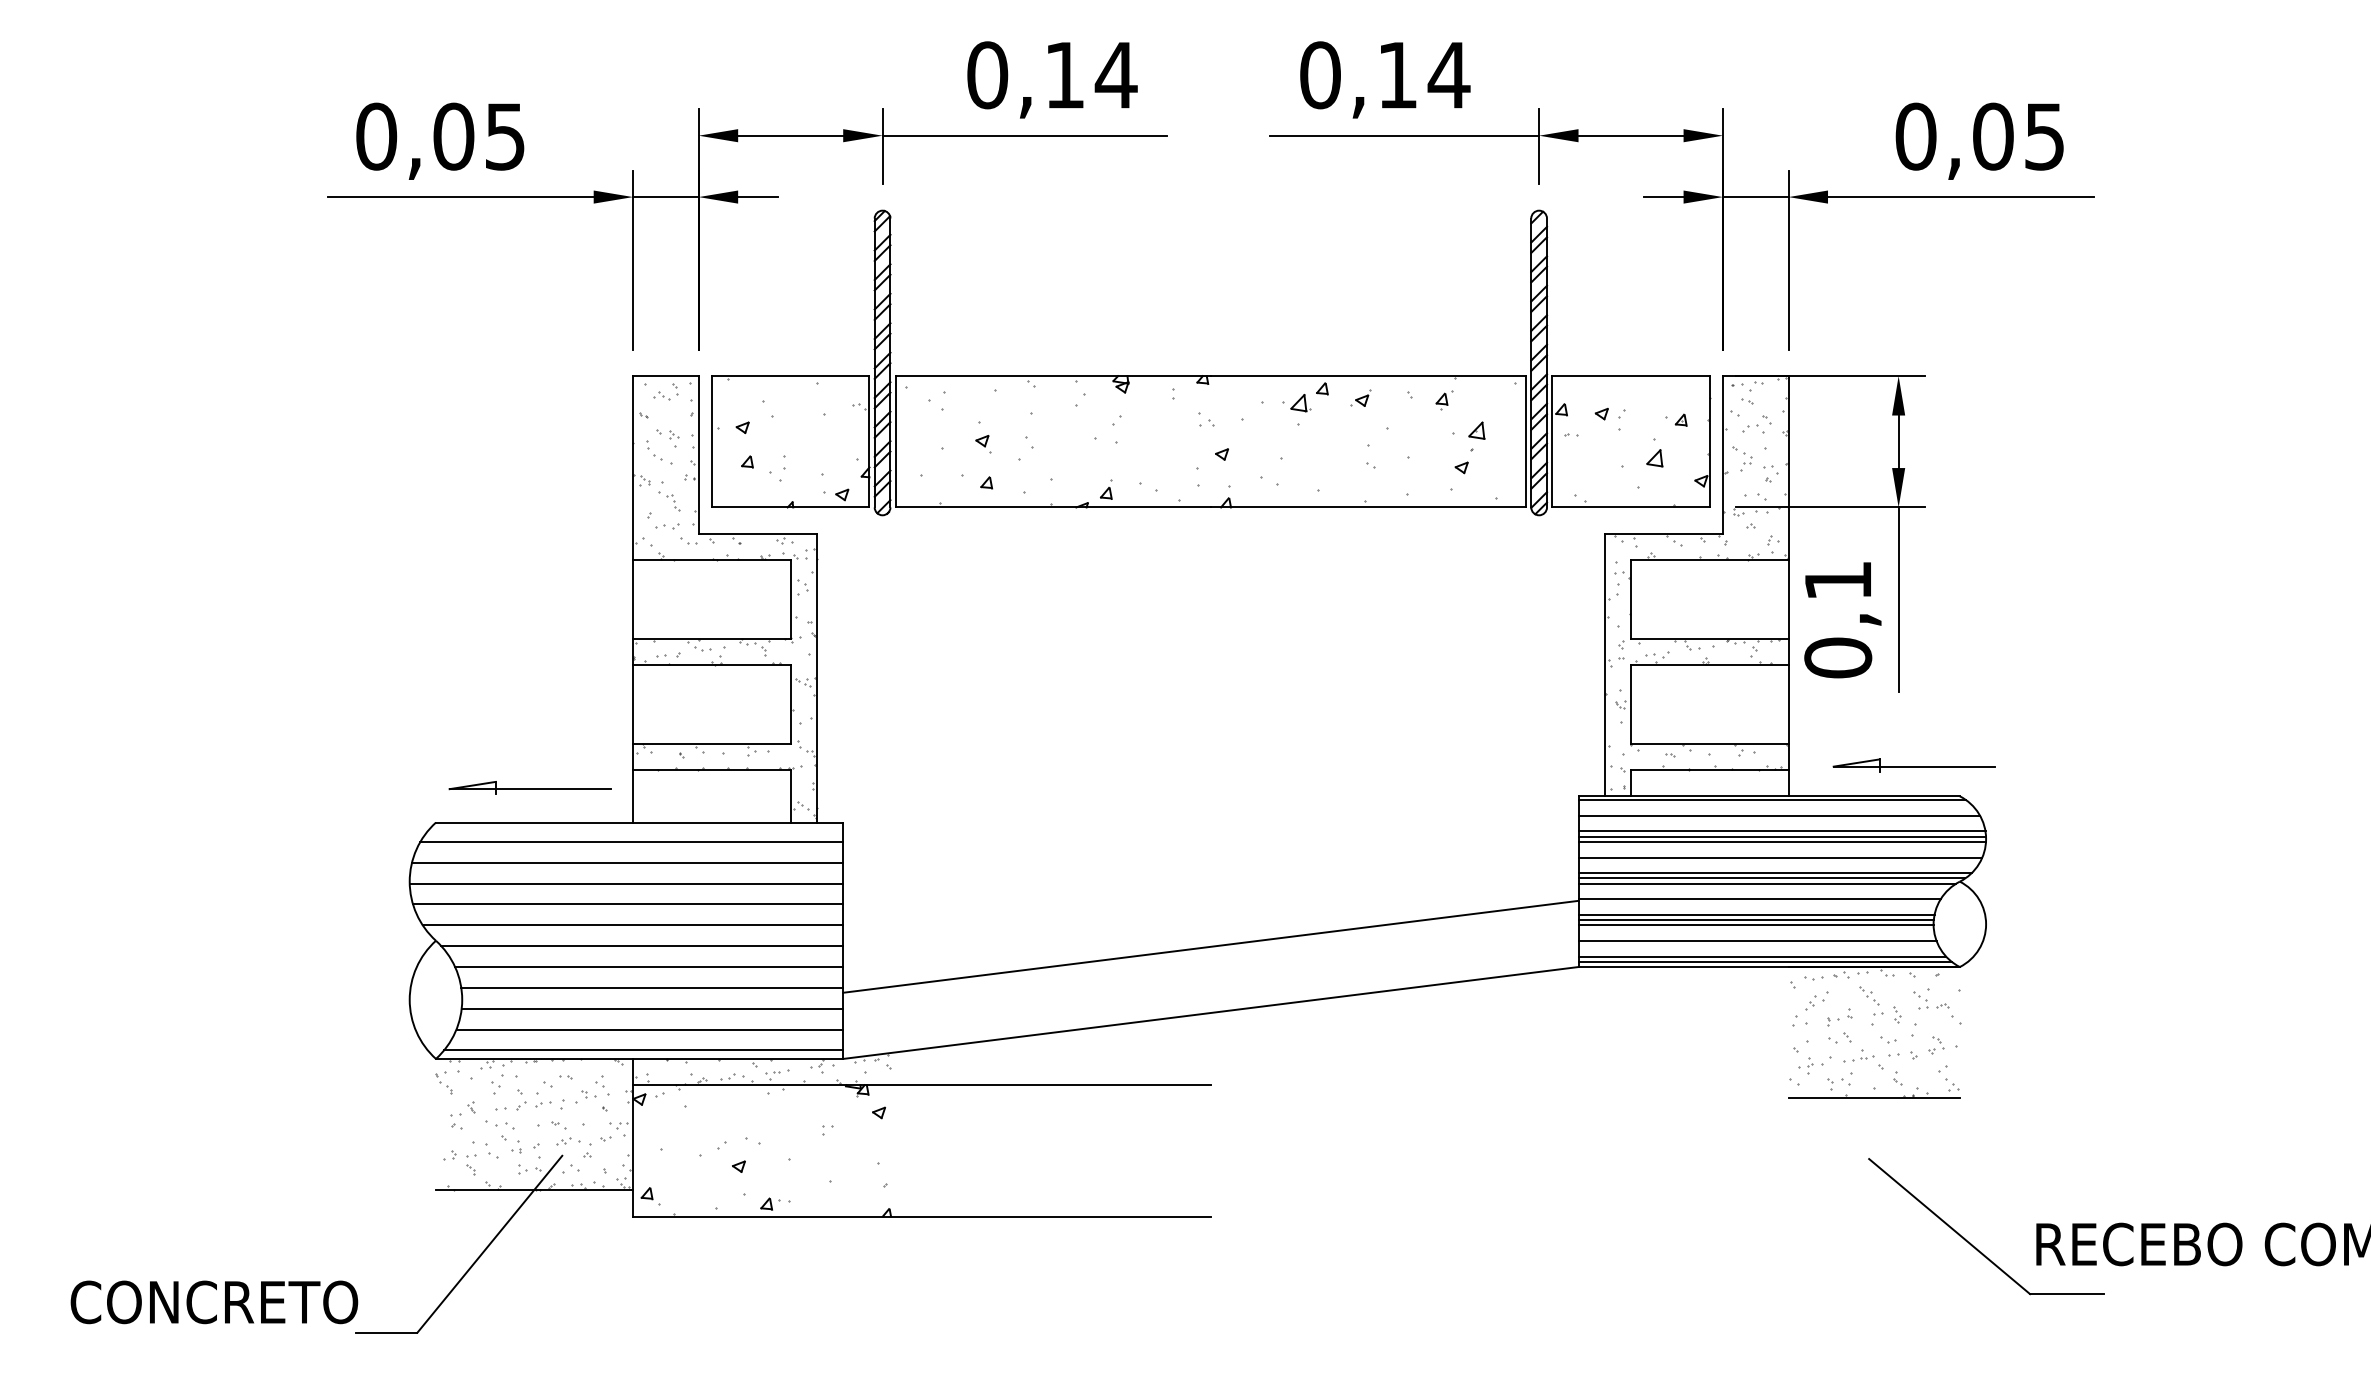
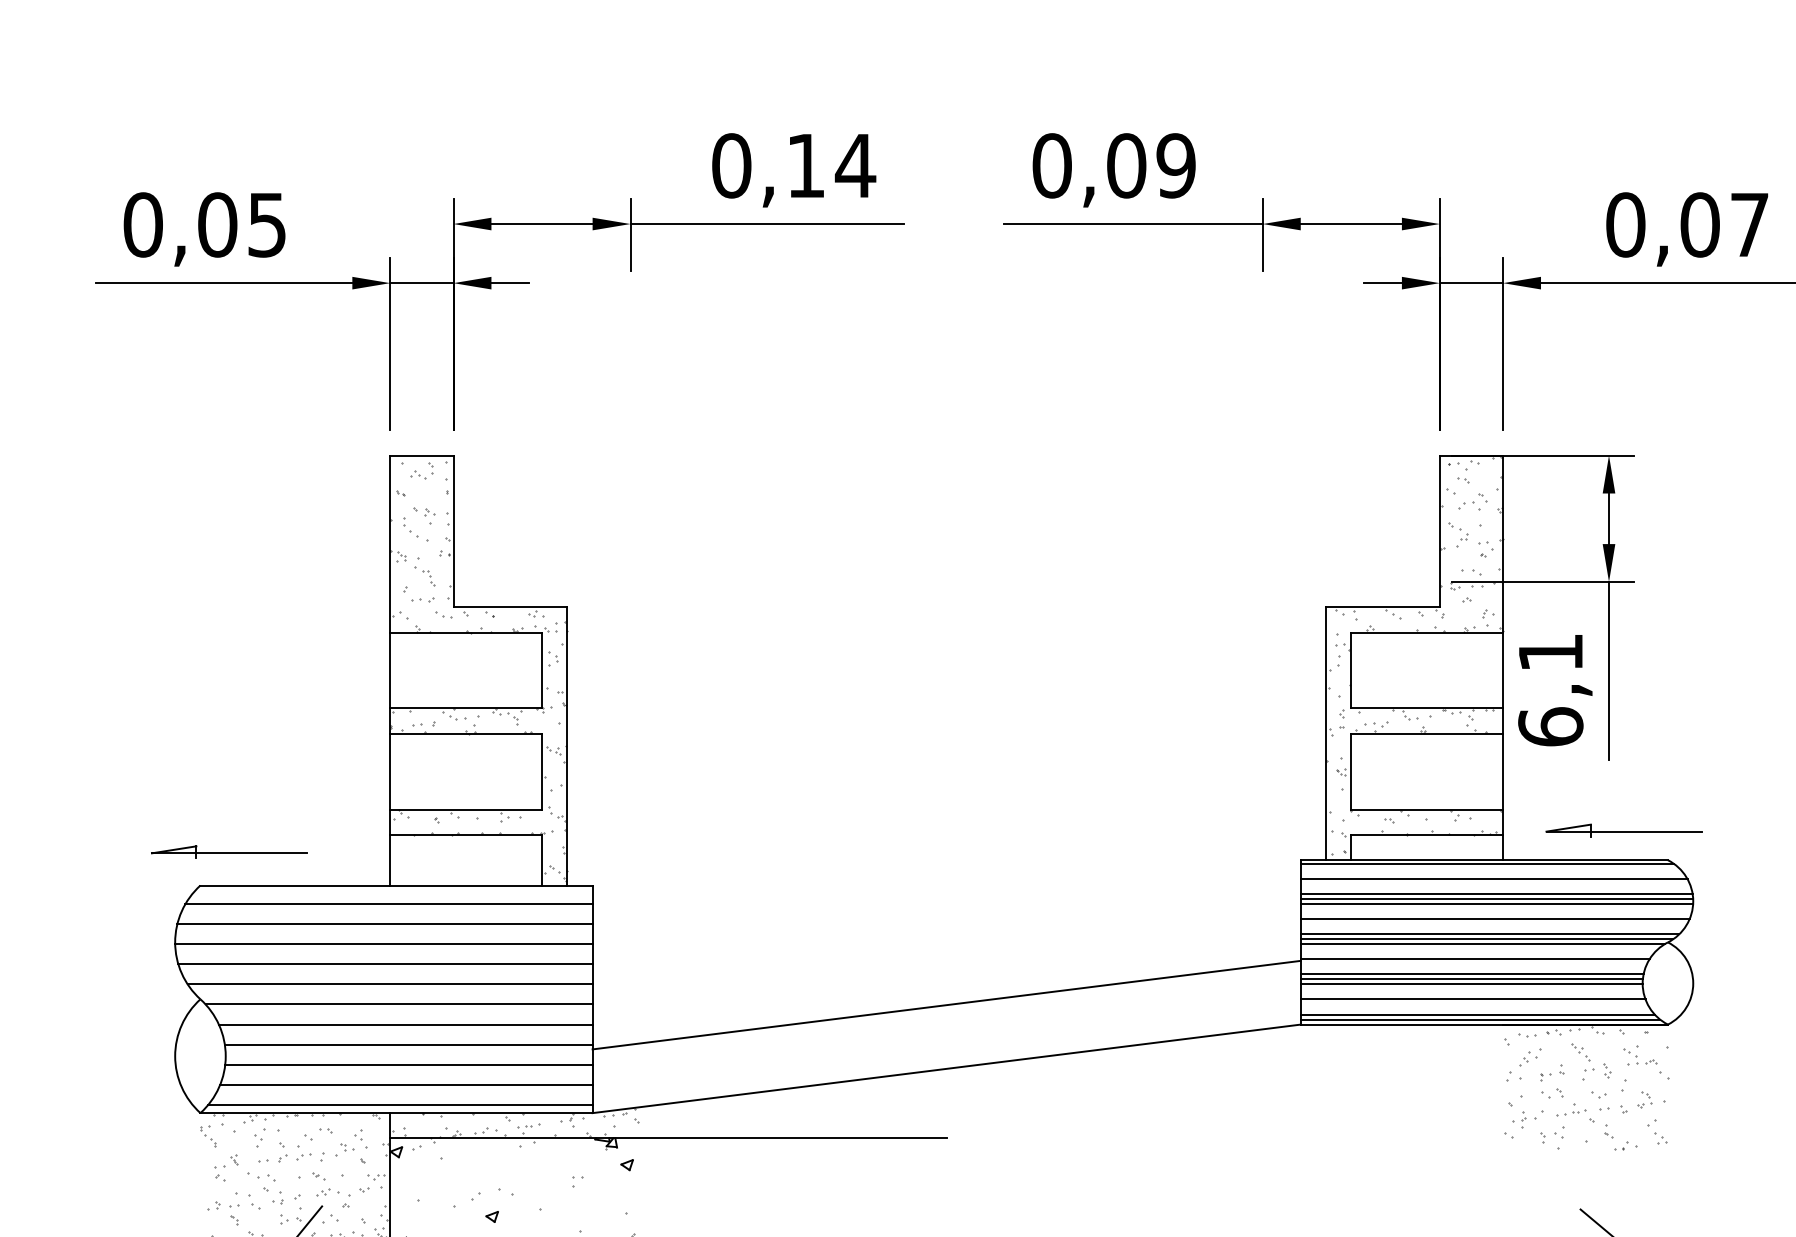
text: (1423, 75) -> (1151, 166), 0,14 -> 0,09
text: (2044, 136) -> (1749, 224), 0,05 -> 0,07
part: (1211, 375) -> (947, 454), removed
text: (1838, 657) -> (1551, 726), 0,1 -> 6,1
part: (529, 787) -> (228, 851), moved
line: (1873, 1098) -> (1584, 1151), removed

